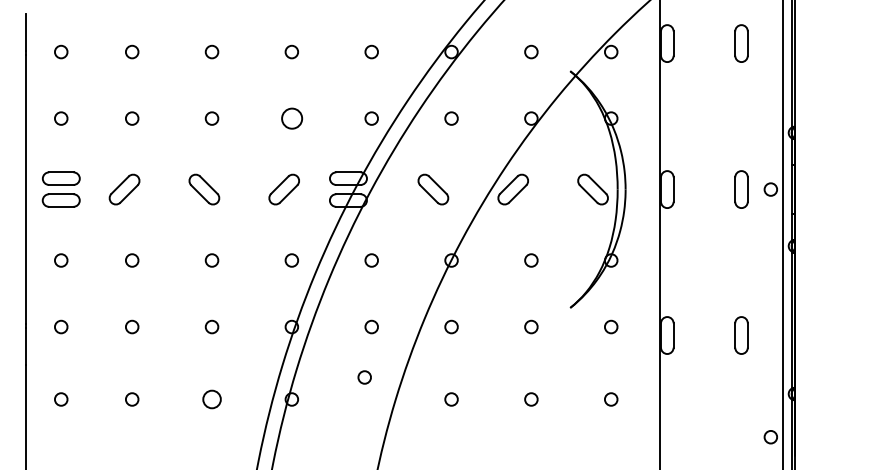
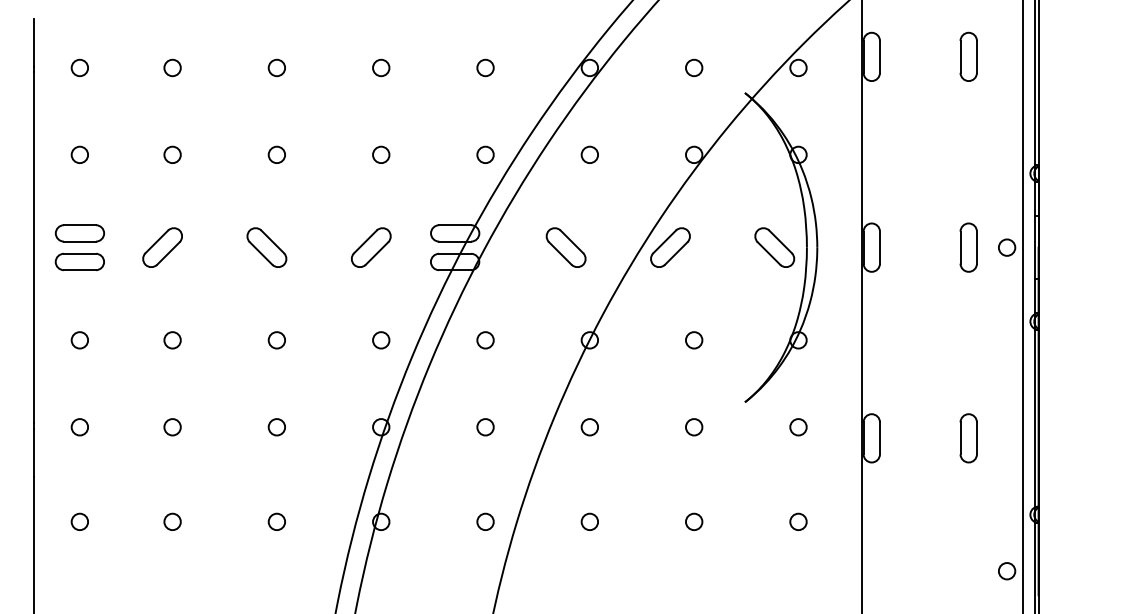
circle: (291, 118) -> (380, 154), size x0.62
circle: (364, 377) -> (485, 521), moved
circle: (211, 399) -> (276, 521), size x0.71

